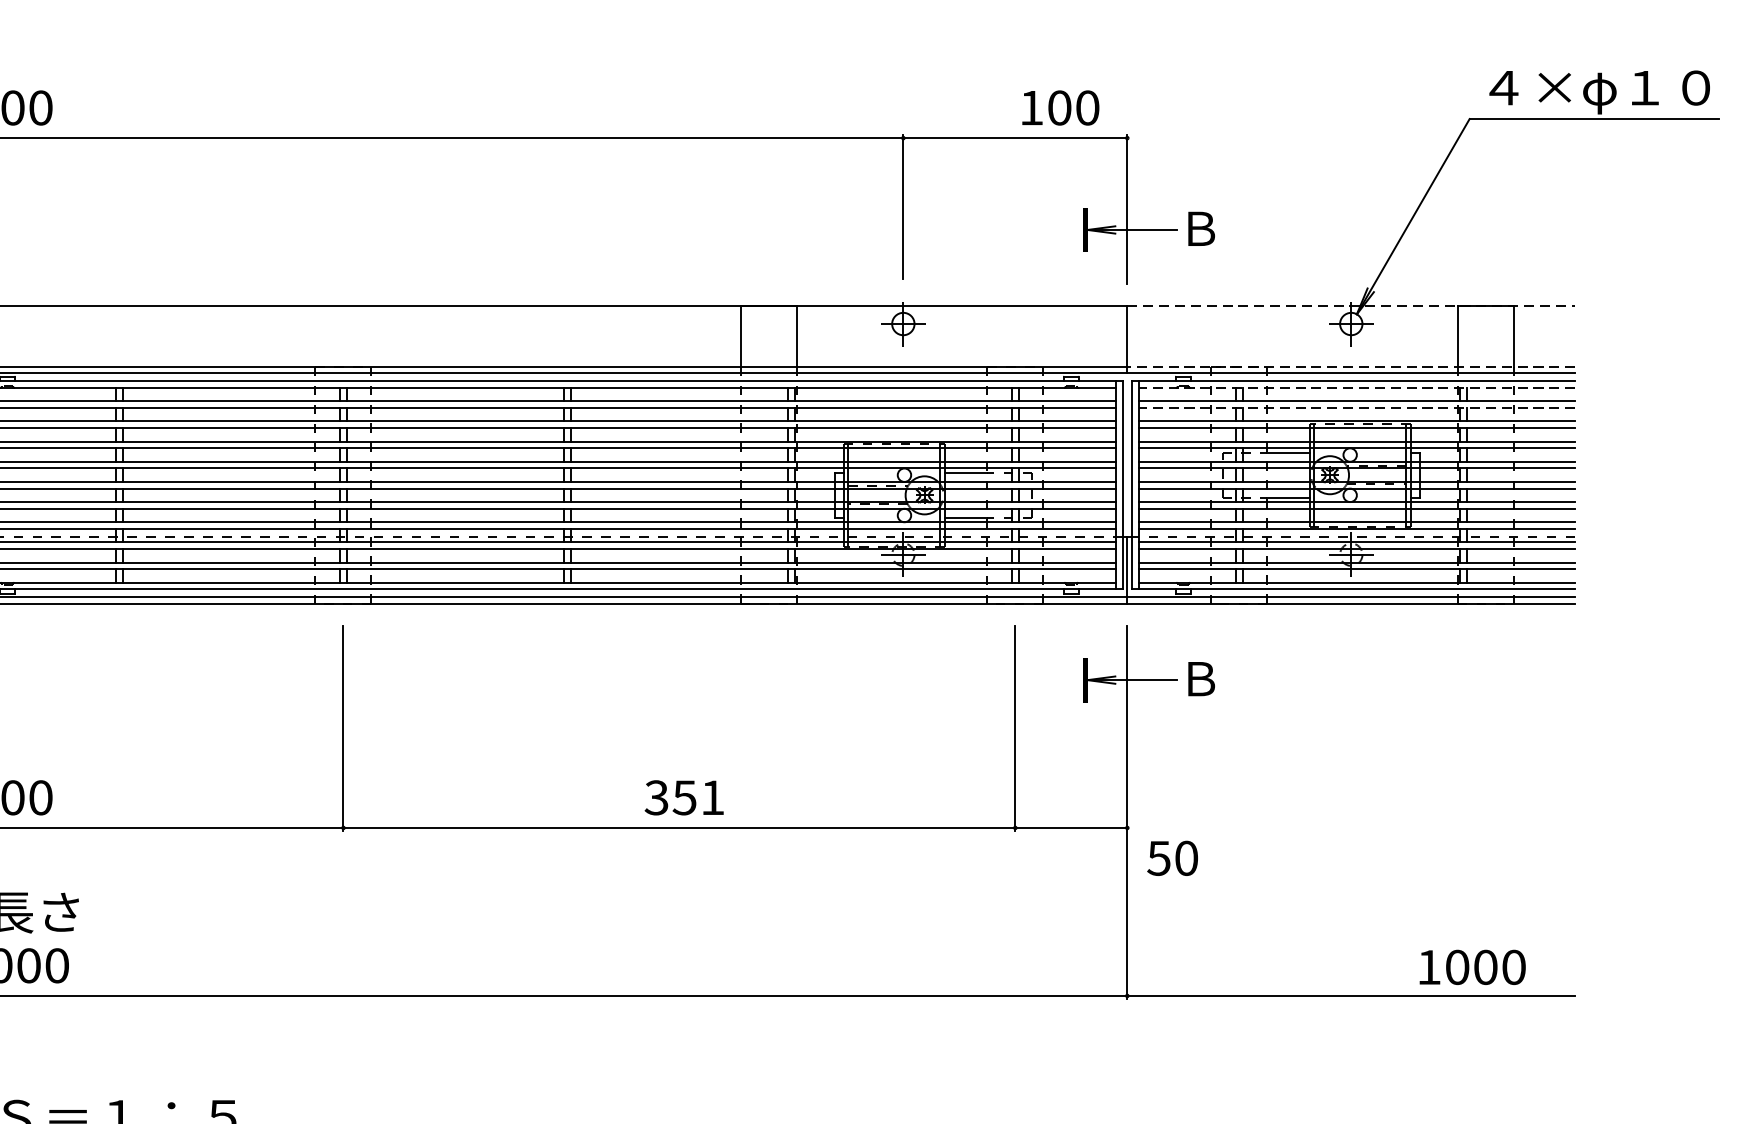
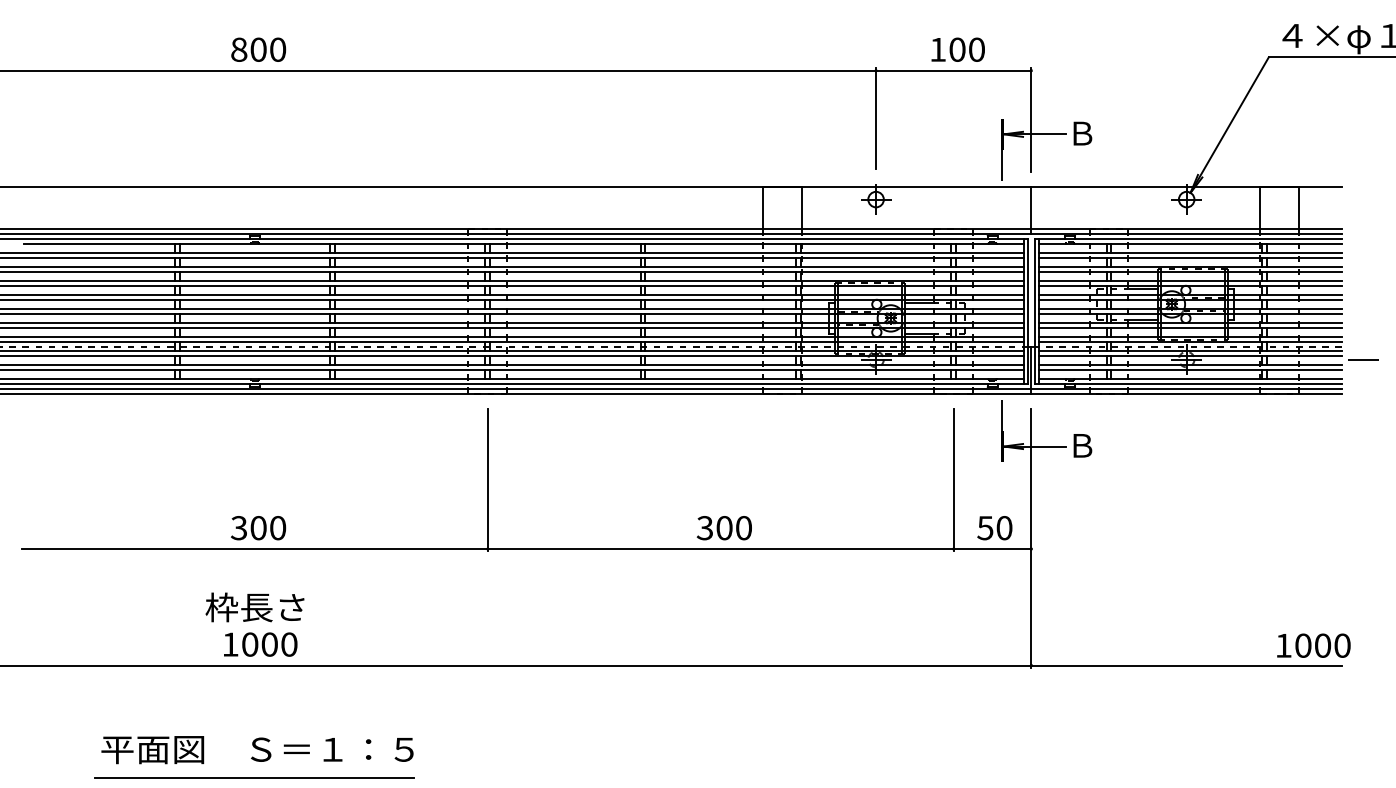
text: (1059, 107) -> (957, 49), moved
line: (1085, 273) -> (1002, 164), added
line: (1352, 306) -> (1187, 187), dashed -> solid
line: (1351, 367) -> (1186, 229), dashed -> solid
line: (1356, 387) -> (1190, 243), dashed -> solid
line: (1356, 407) -> (1190, 257), dashed -> solid
line: (1606, 554) -> (1363, 359), added
line: (1085, 635) -> (1002, 415), added
text: (697, 798) -> (733, 528), 351 -> 300
text: (1172, 858) -> (994, 528), moved
text: (1472, 967) -> (1313, 645), moved

